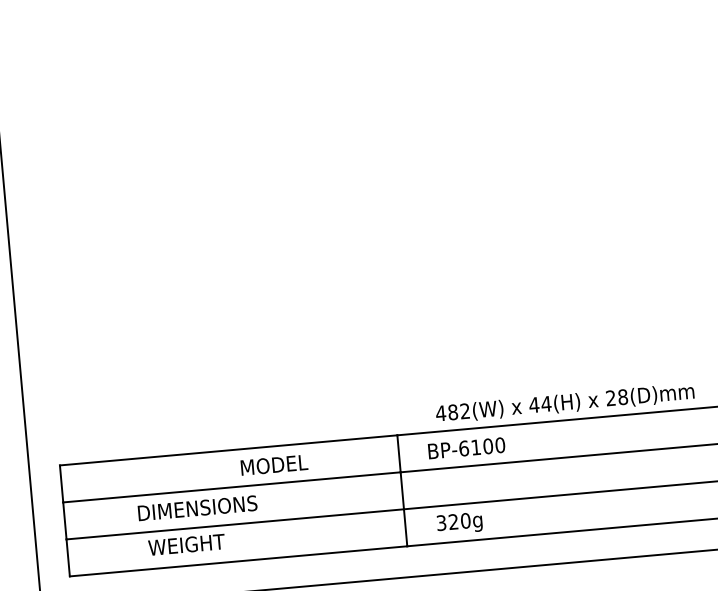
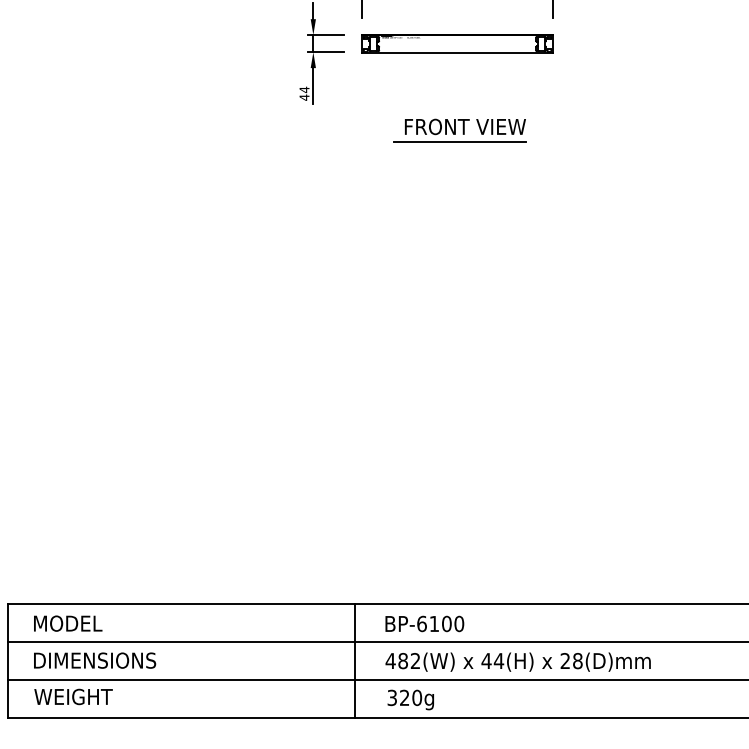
text: (564, 402) -> (517, 661), moved
text: (274, 464) -> (68, 623), moved
text: (198, 508) -> (95, 660), moved
text: (186, 544) -> (73, 696), moved

